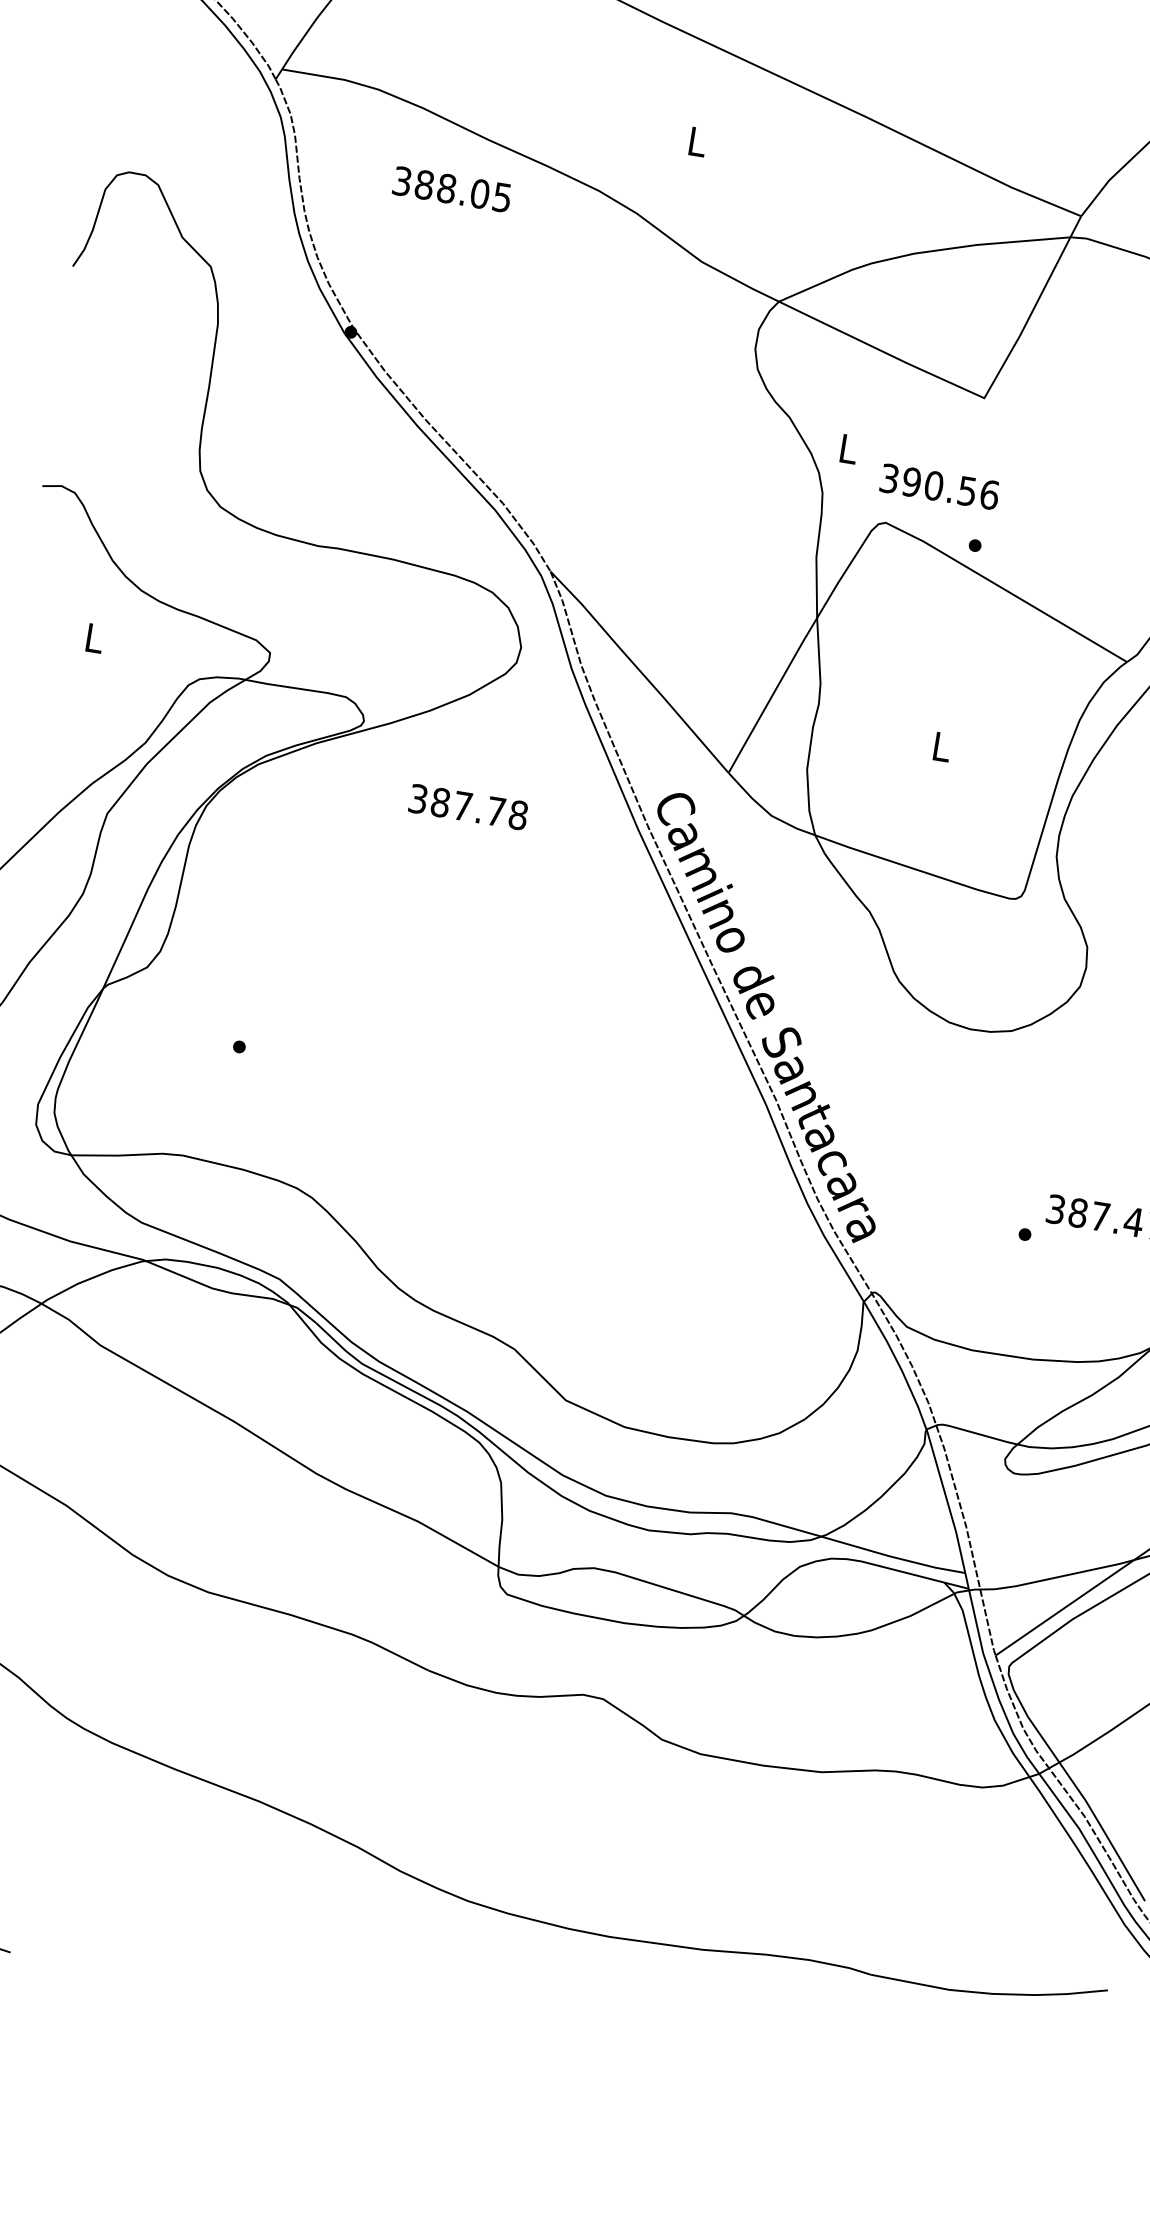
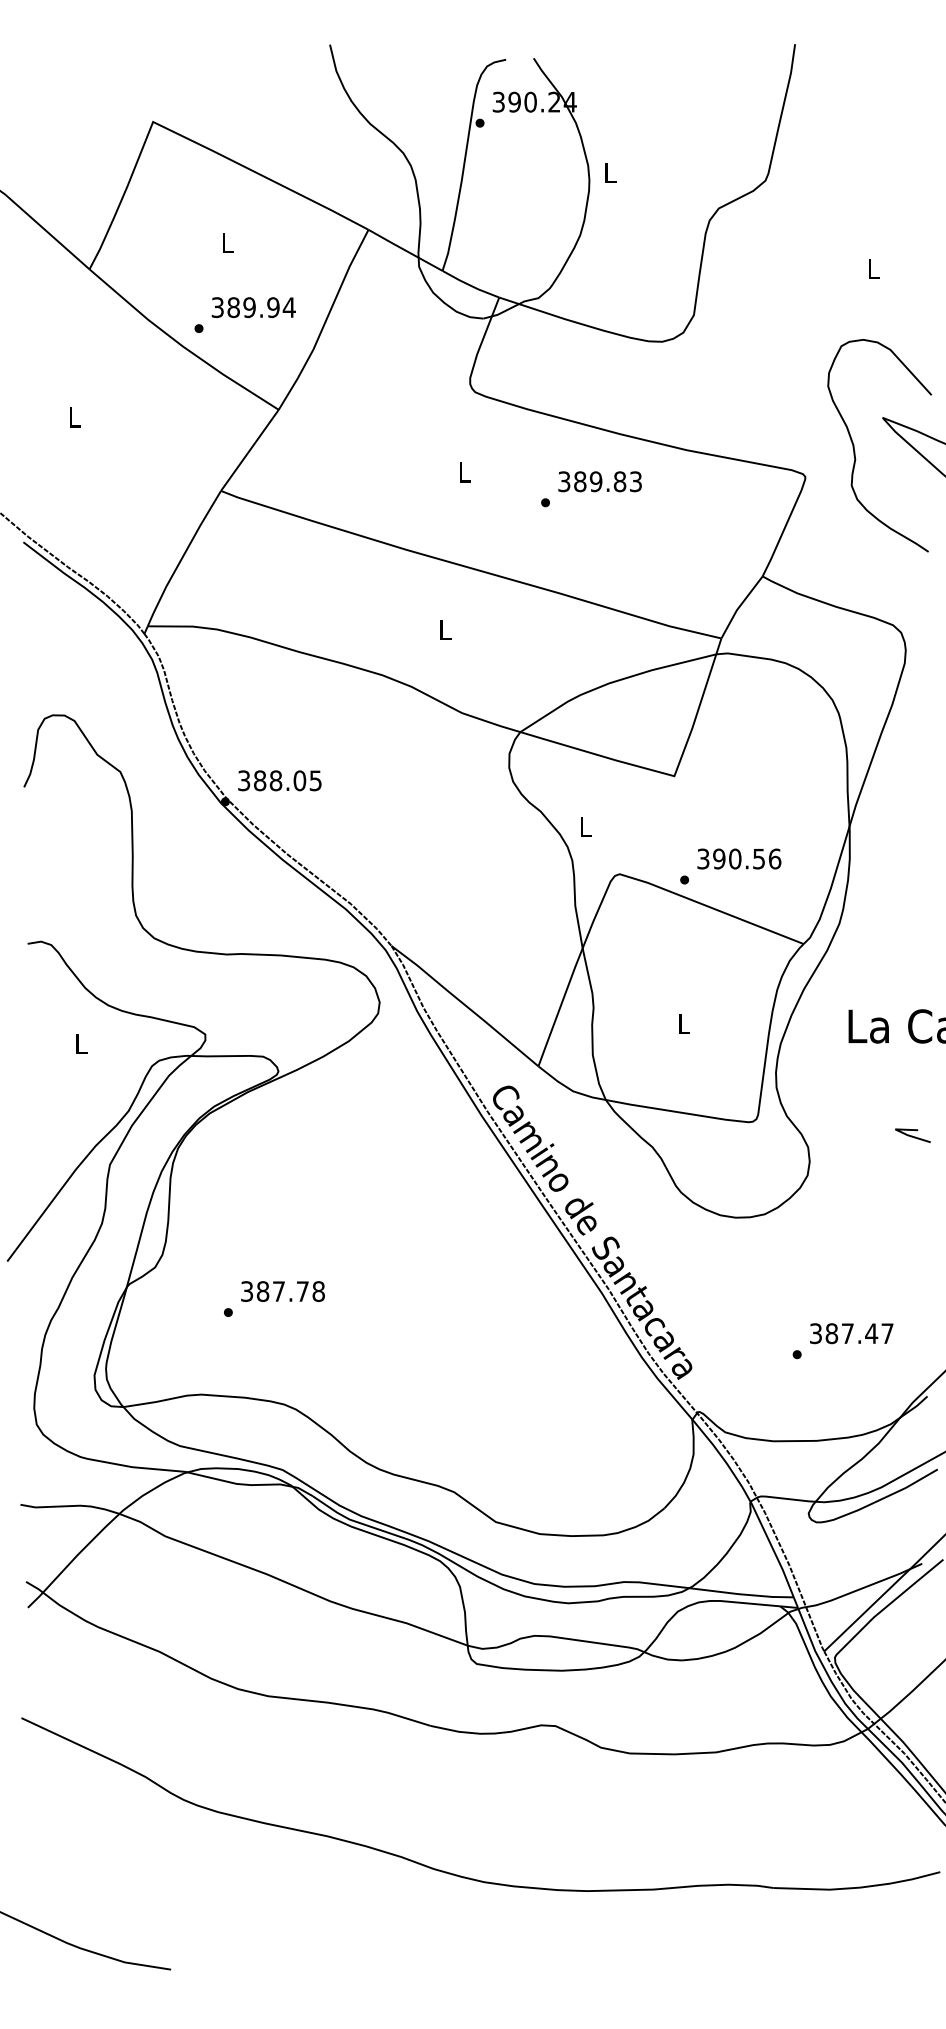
text: (451, 188) -> (279, 780), moved
text: (940, 486) -> (739, 858), moved
text: (467, 806) -> (282, 1291), moved

